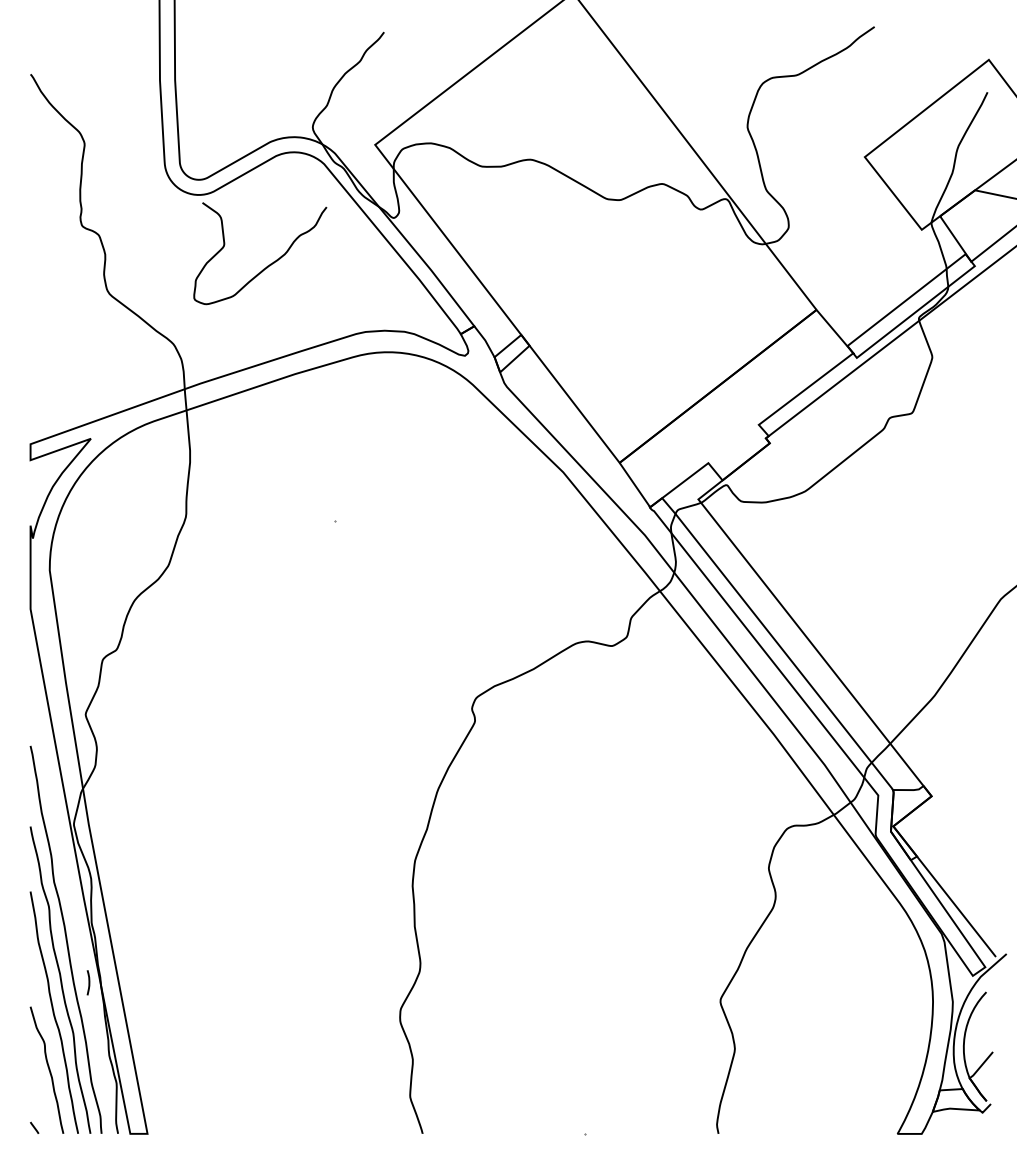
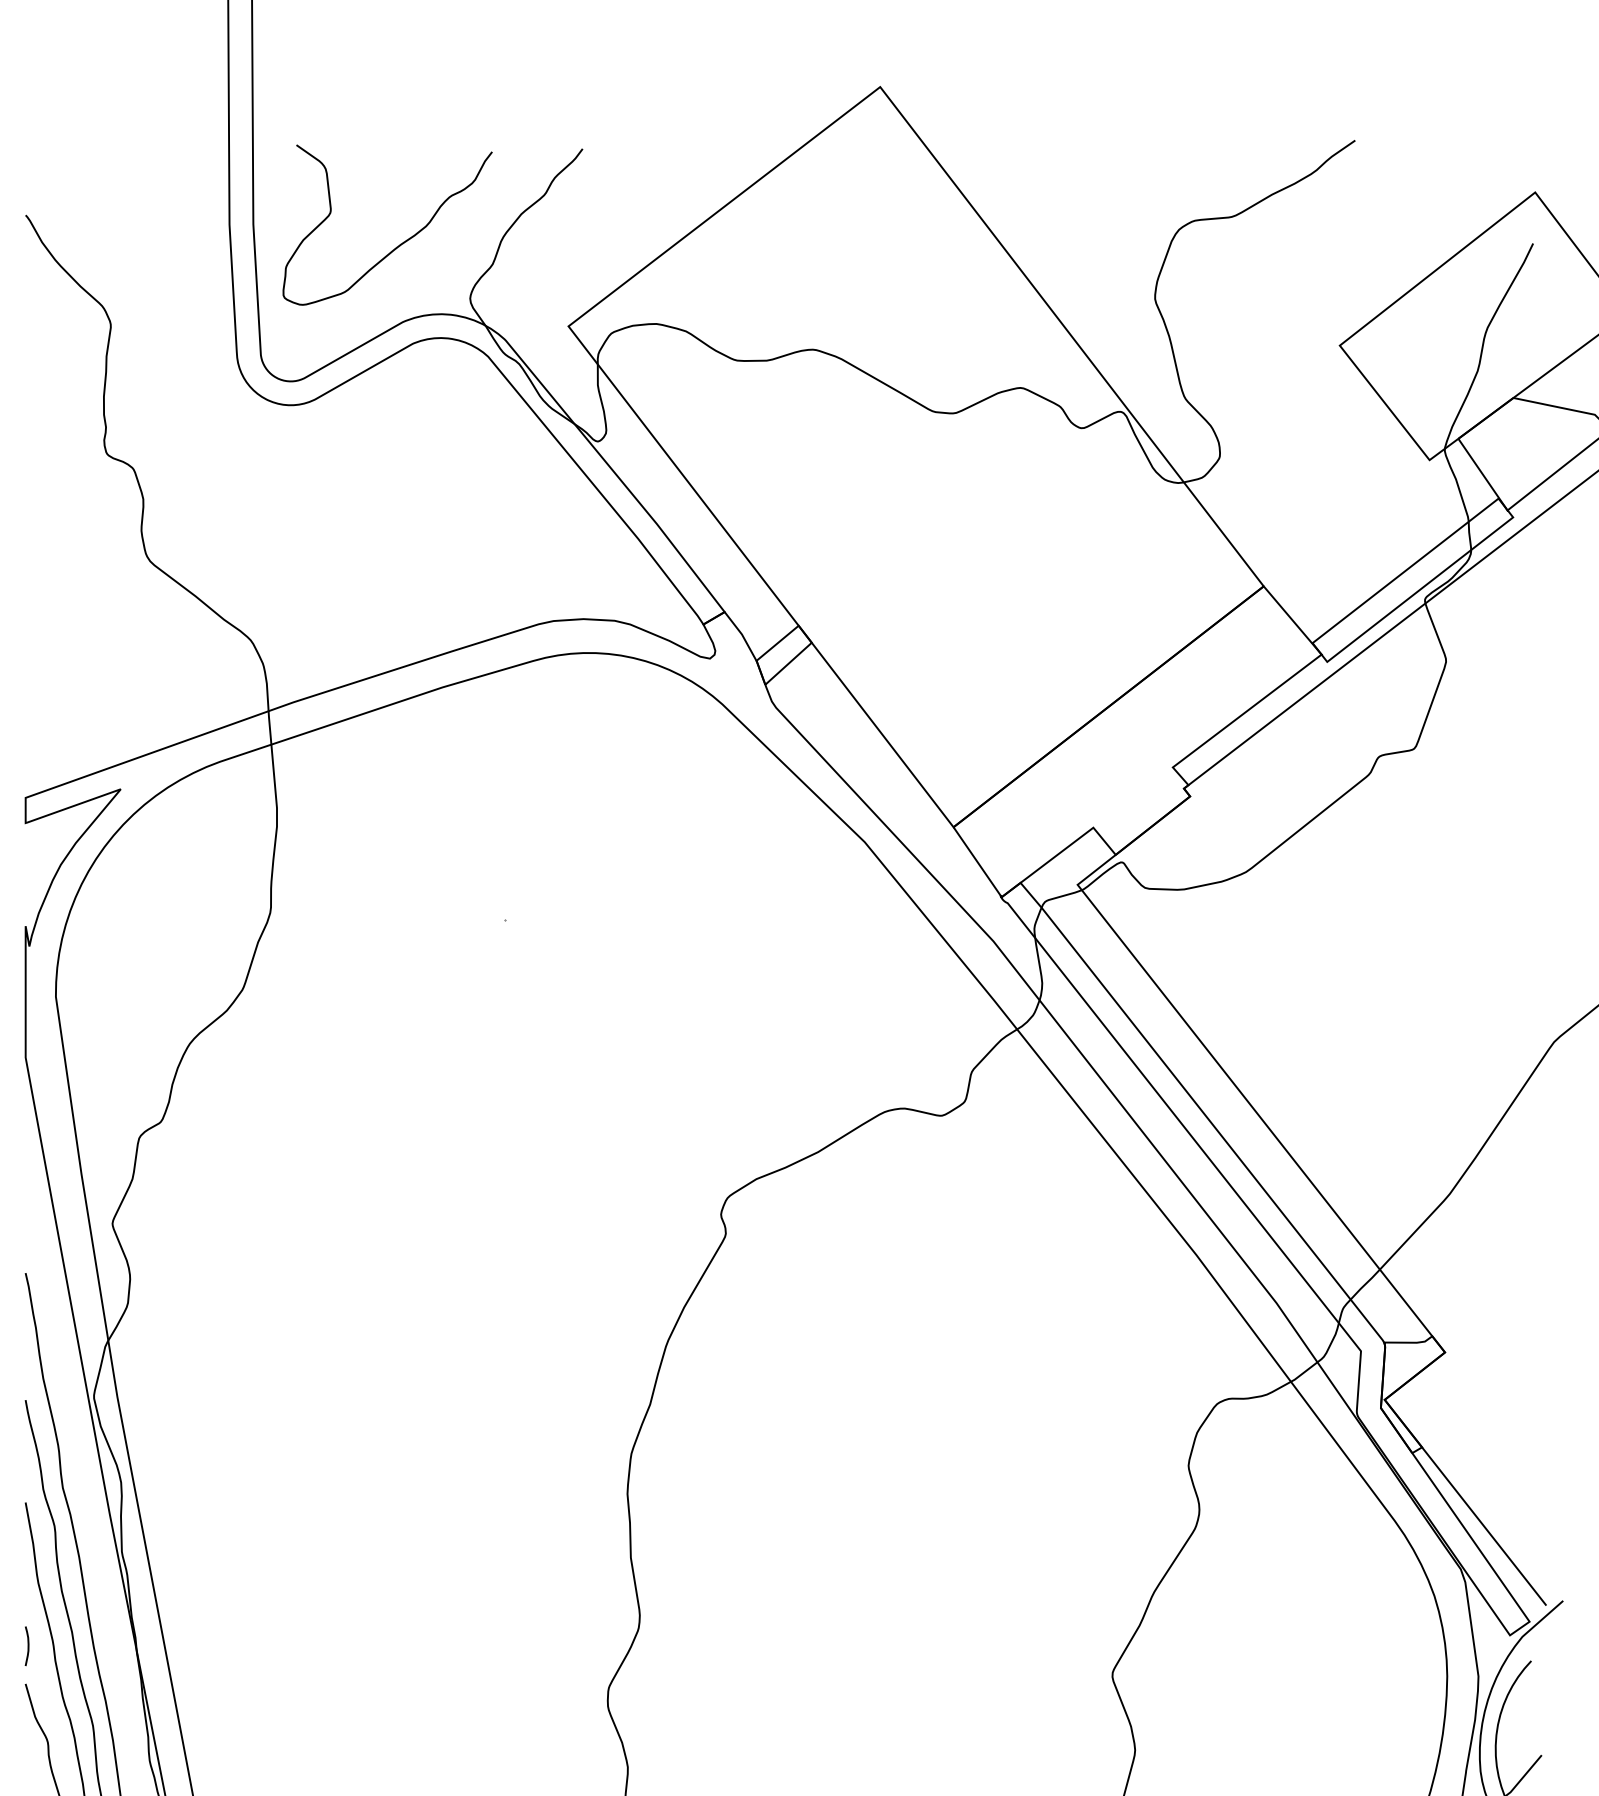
curve: (267, 265) -> (398, 243), moved
curve: (88, 982) -> (27, 1645), moved

